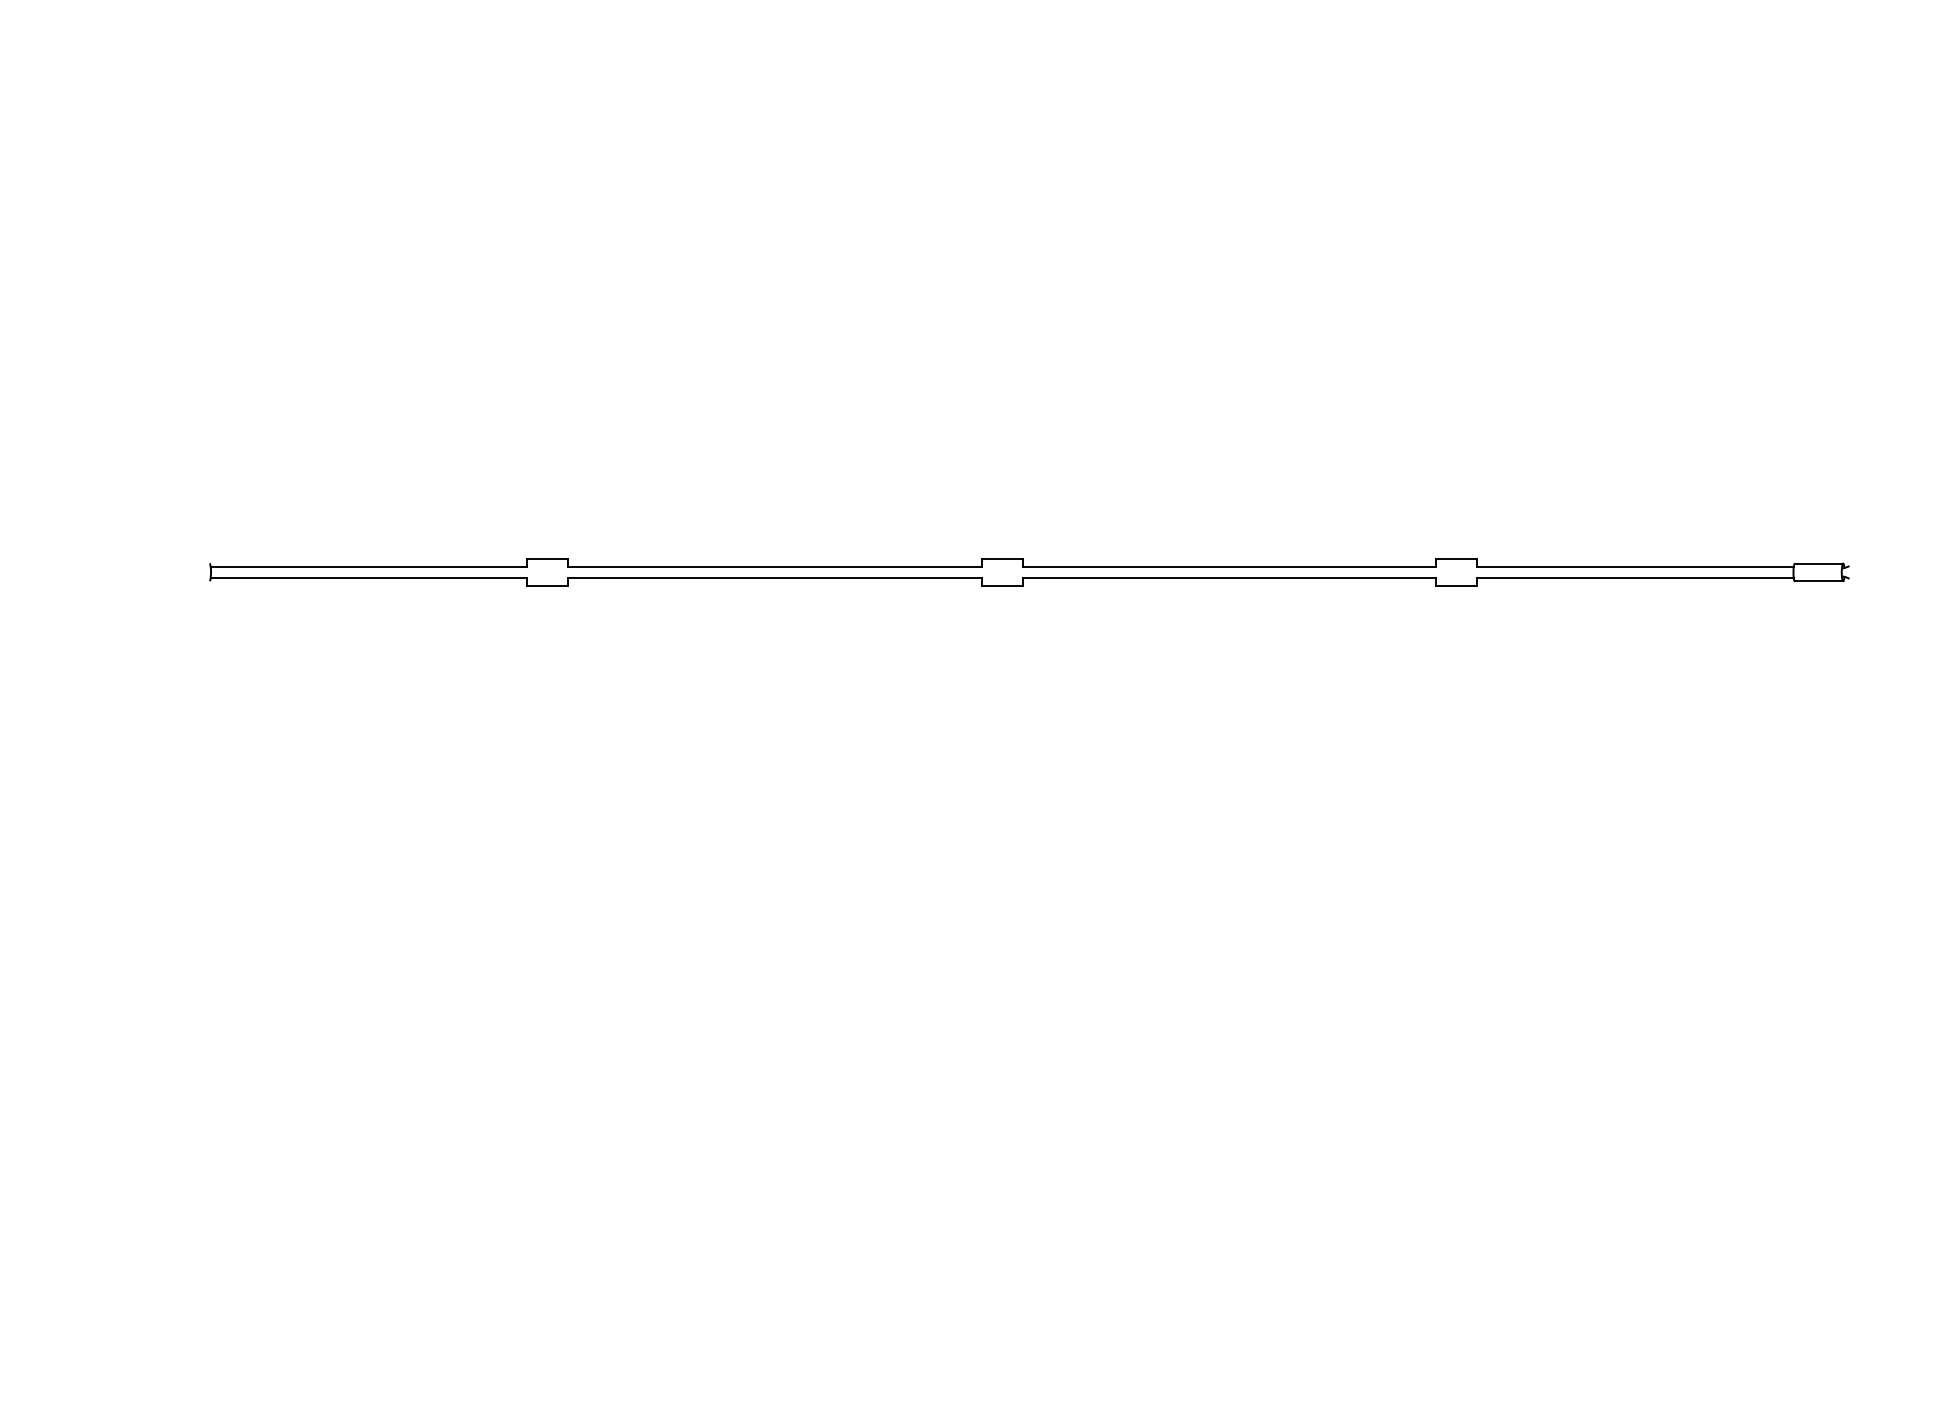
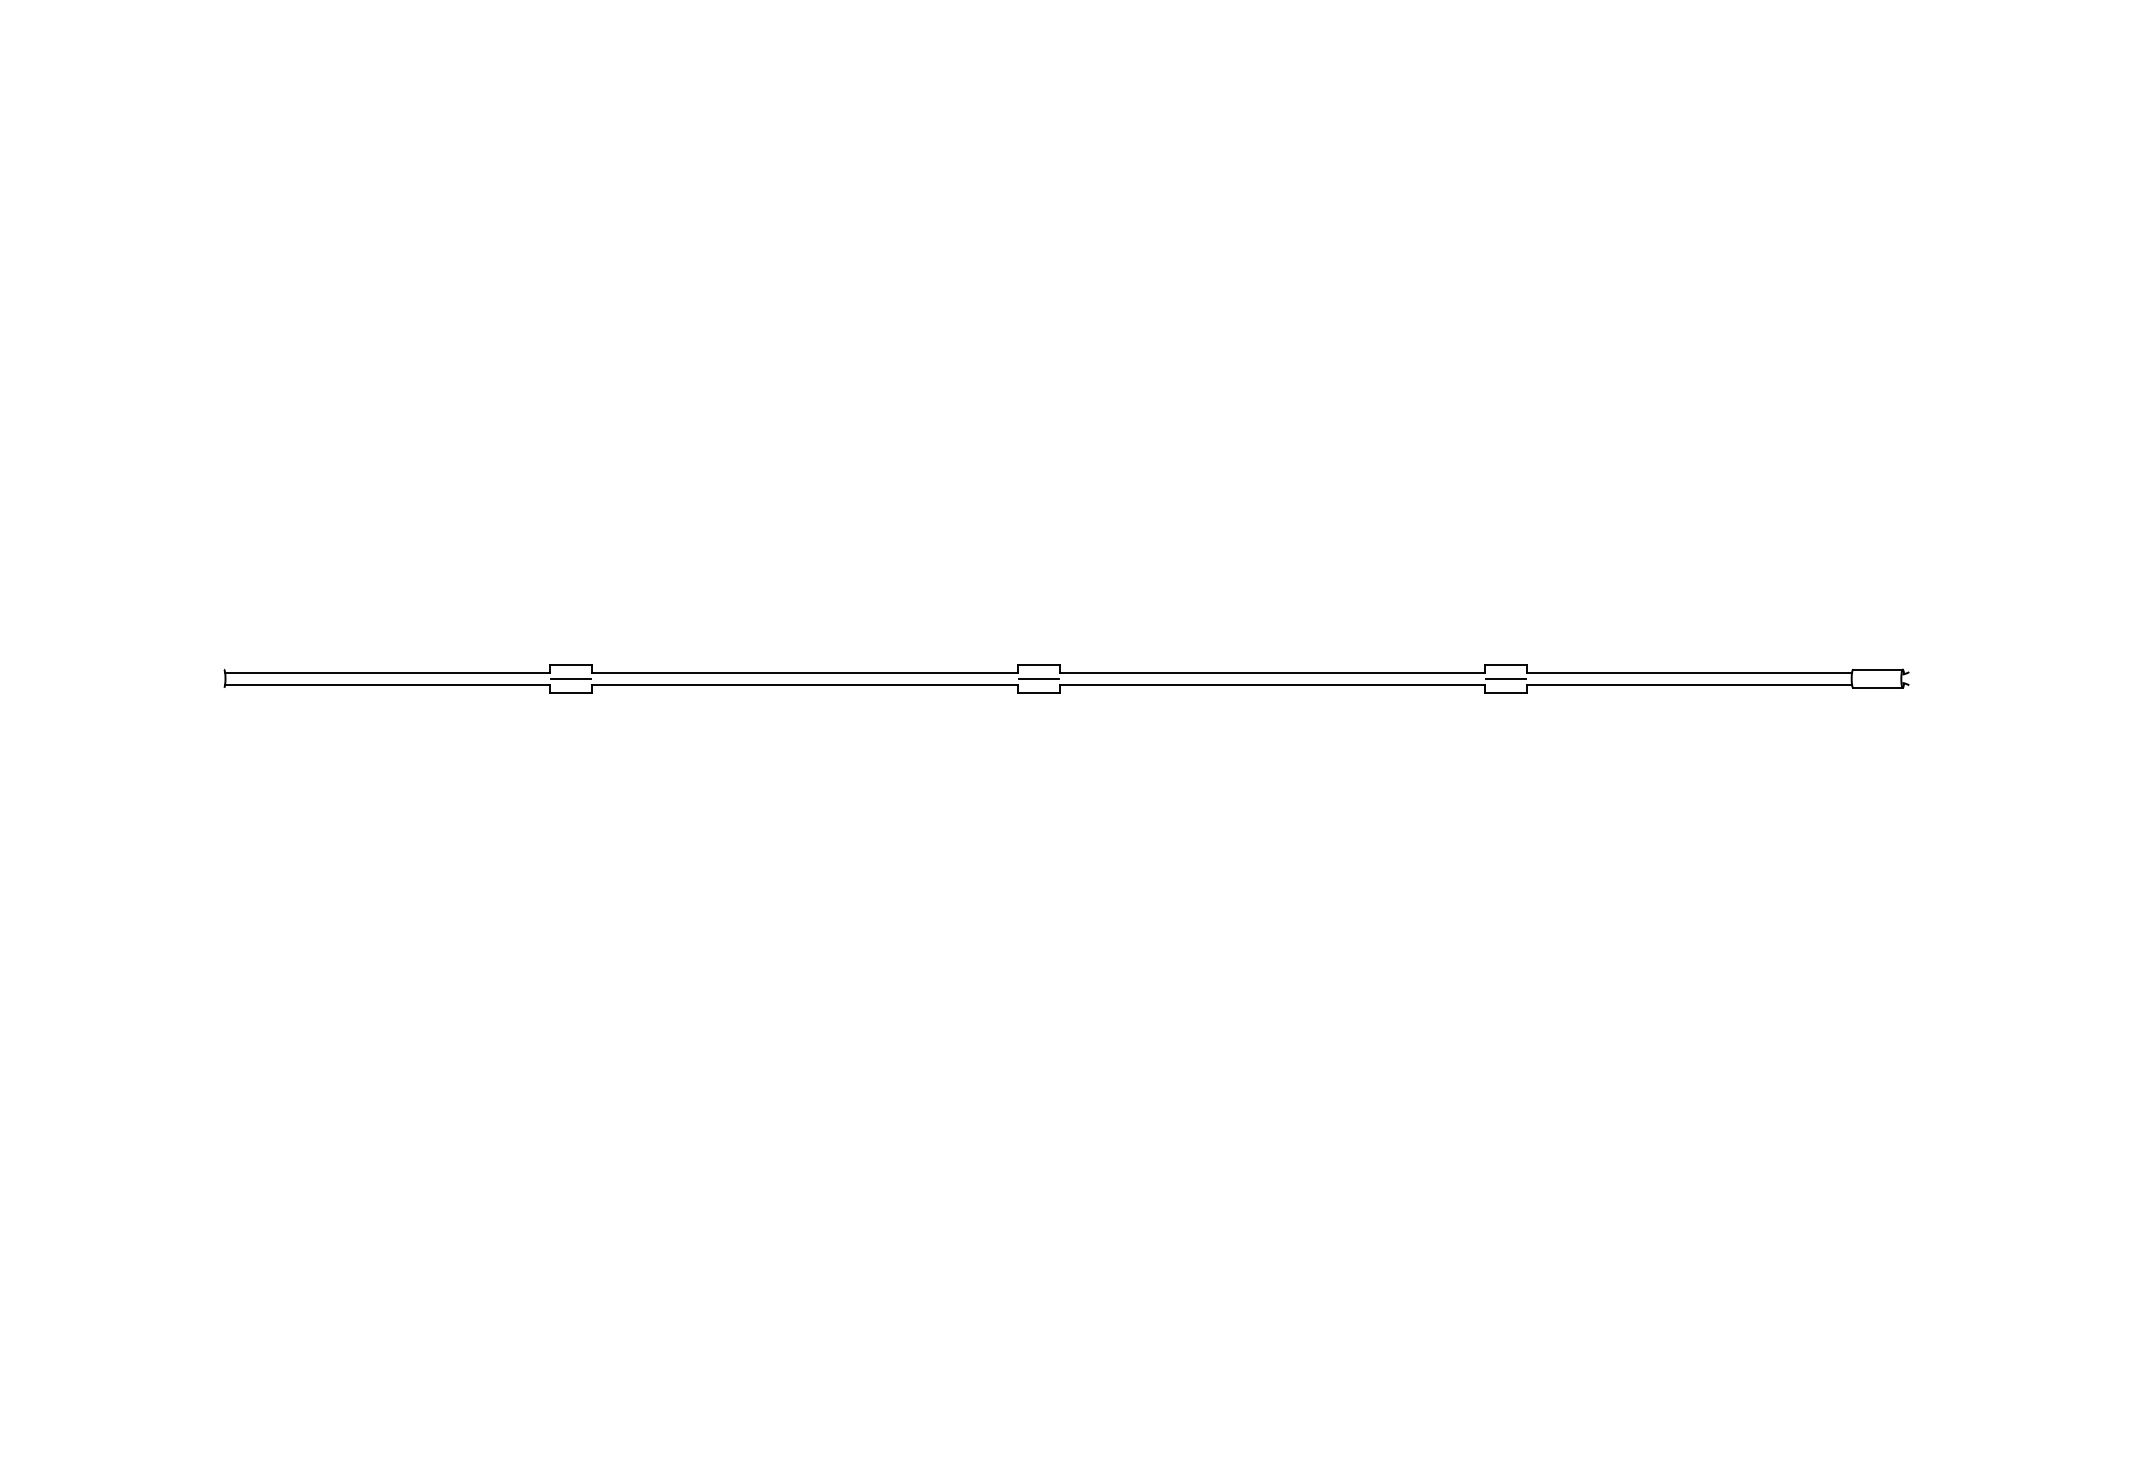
line: (547, 572) -> (571, 678), added
line: (1002, 572) -> (1038, 678), added
line: (1456, 572) -> (1505, 678), added

